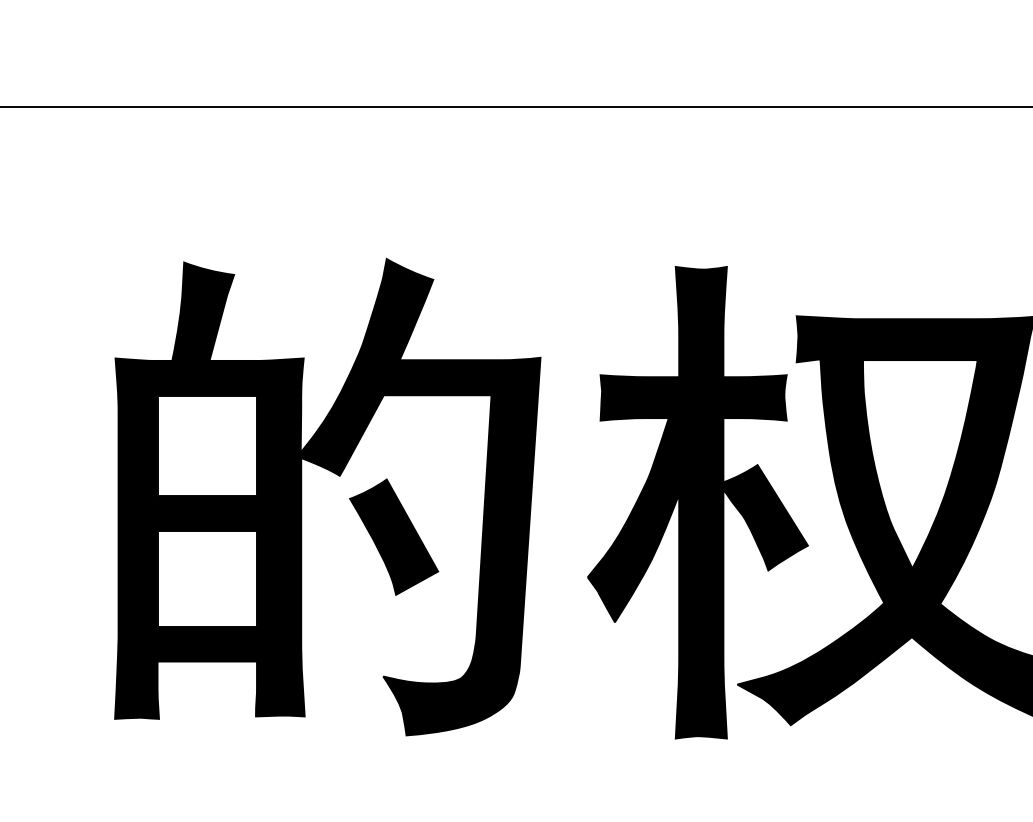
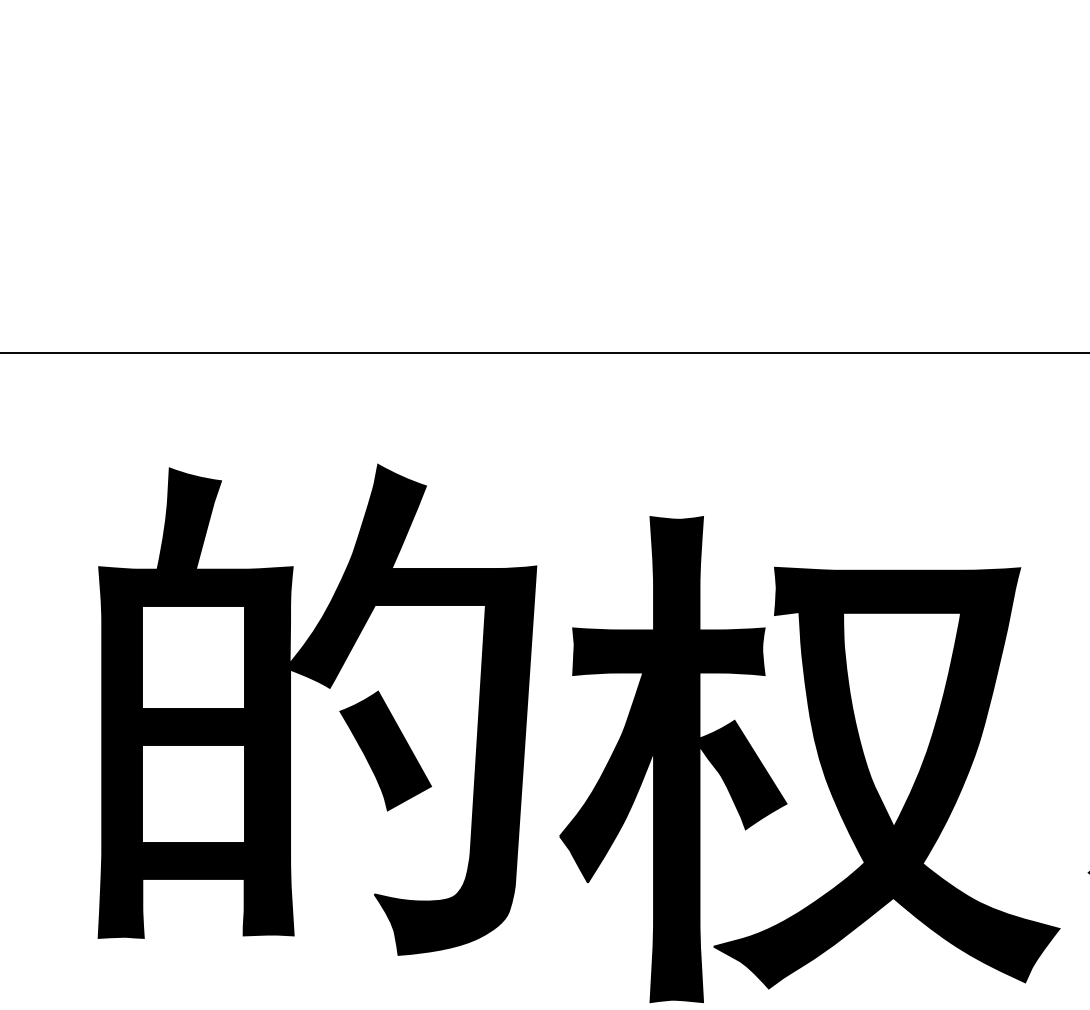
part: (349, 498) -> (339, 711), moved

